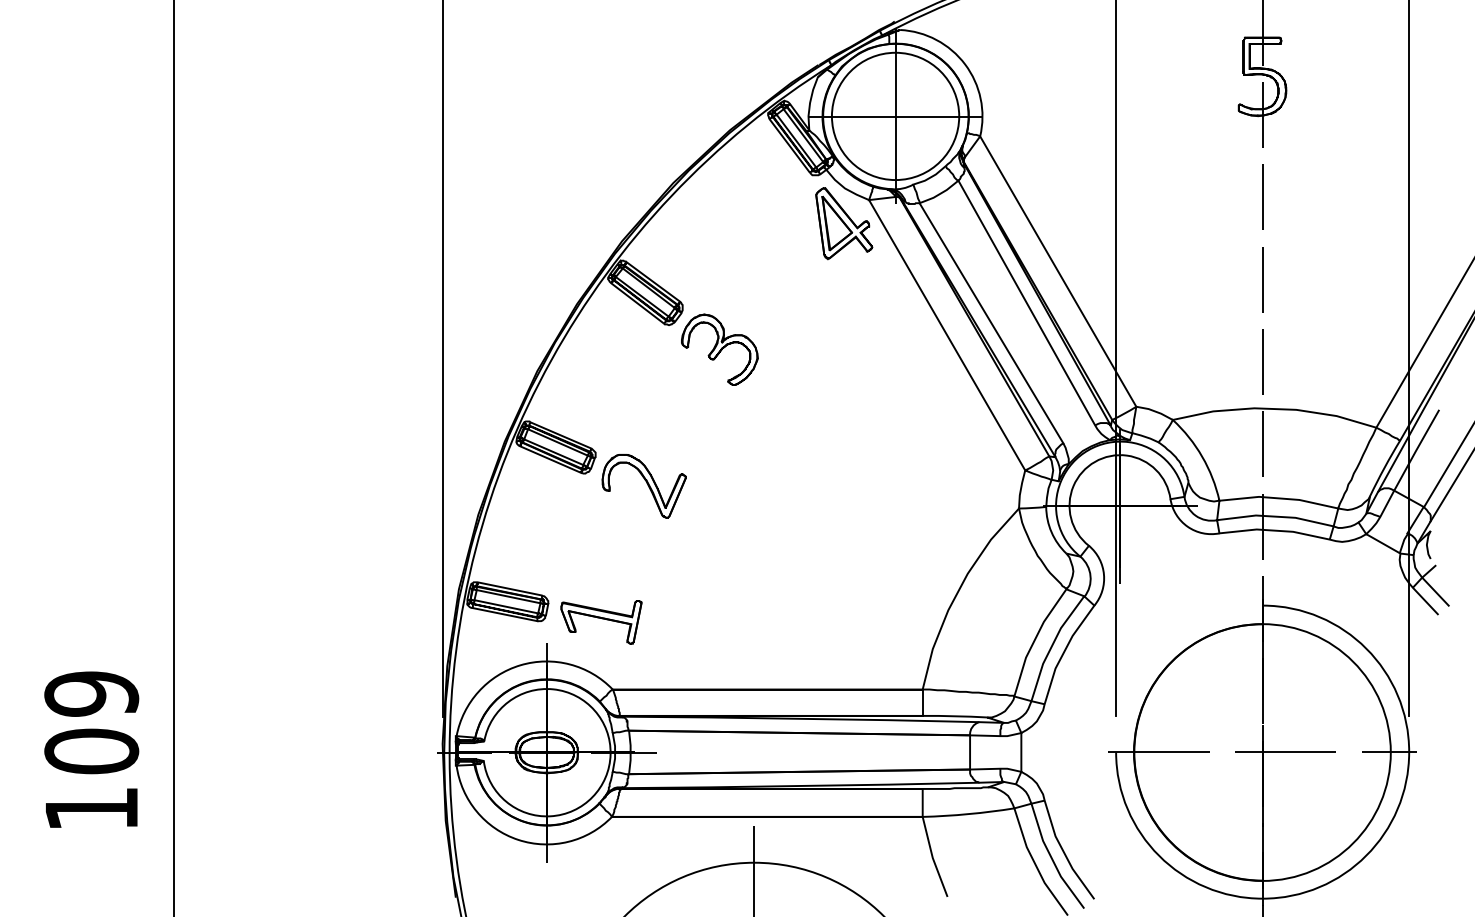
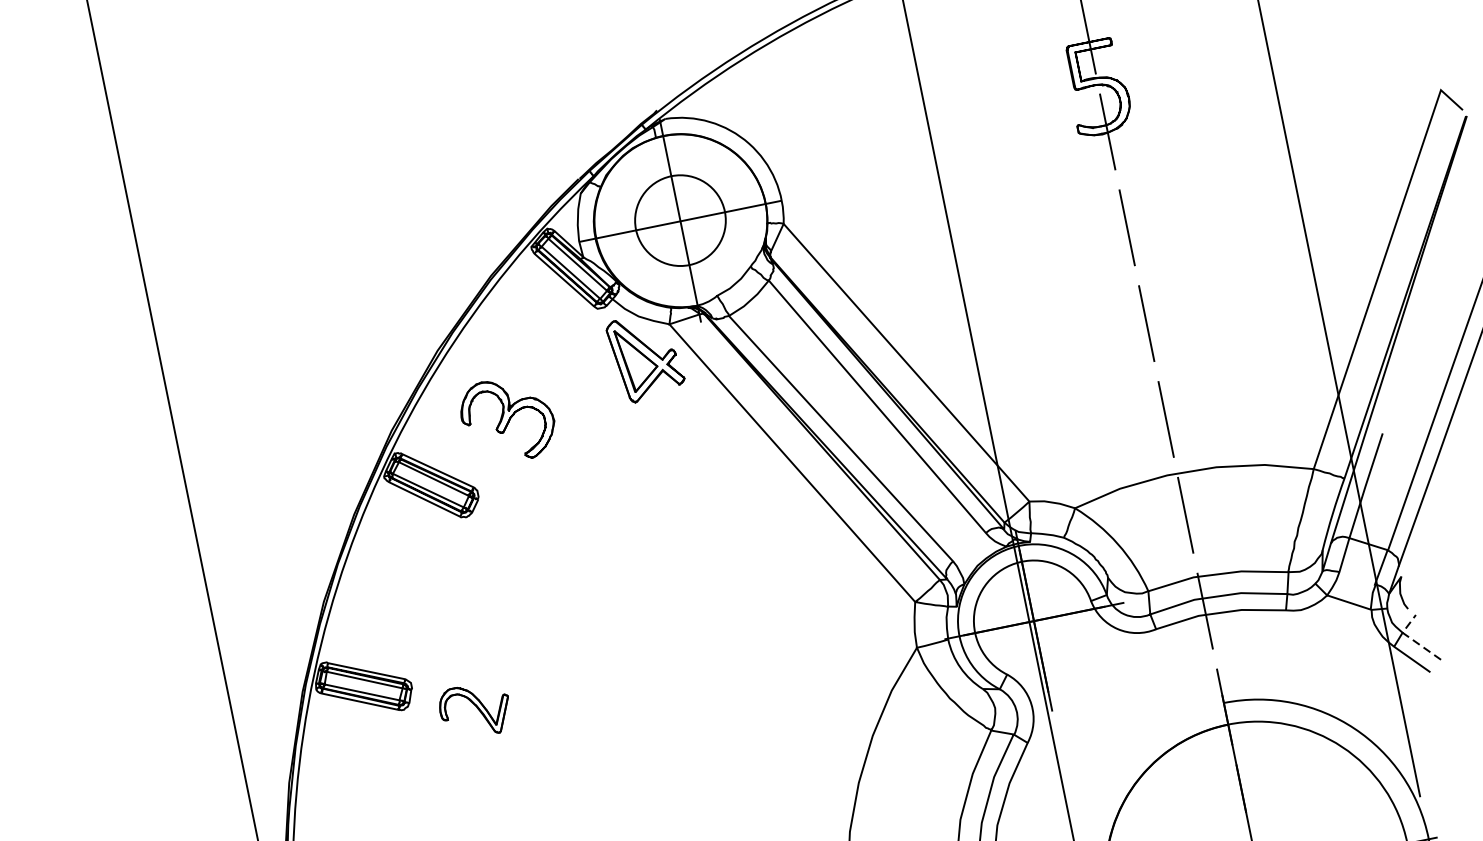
circle: (895, 116) -> (680, 220), size x0.6
part: (719, 349) -> (507, 419), moved
part: (643, 486) -> (474, 711), size x0.7
line: (1429, 584) -> (1412, 639), solid -> dashed

